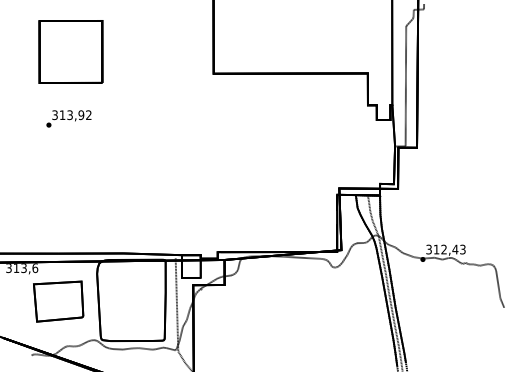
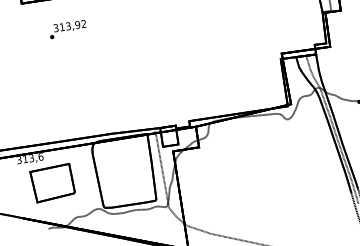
text: (68, 118) -> (67, 29), moved
part: (58, 301) -> (52, 183), moved

